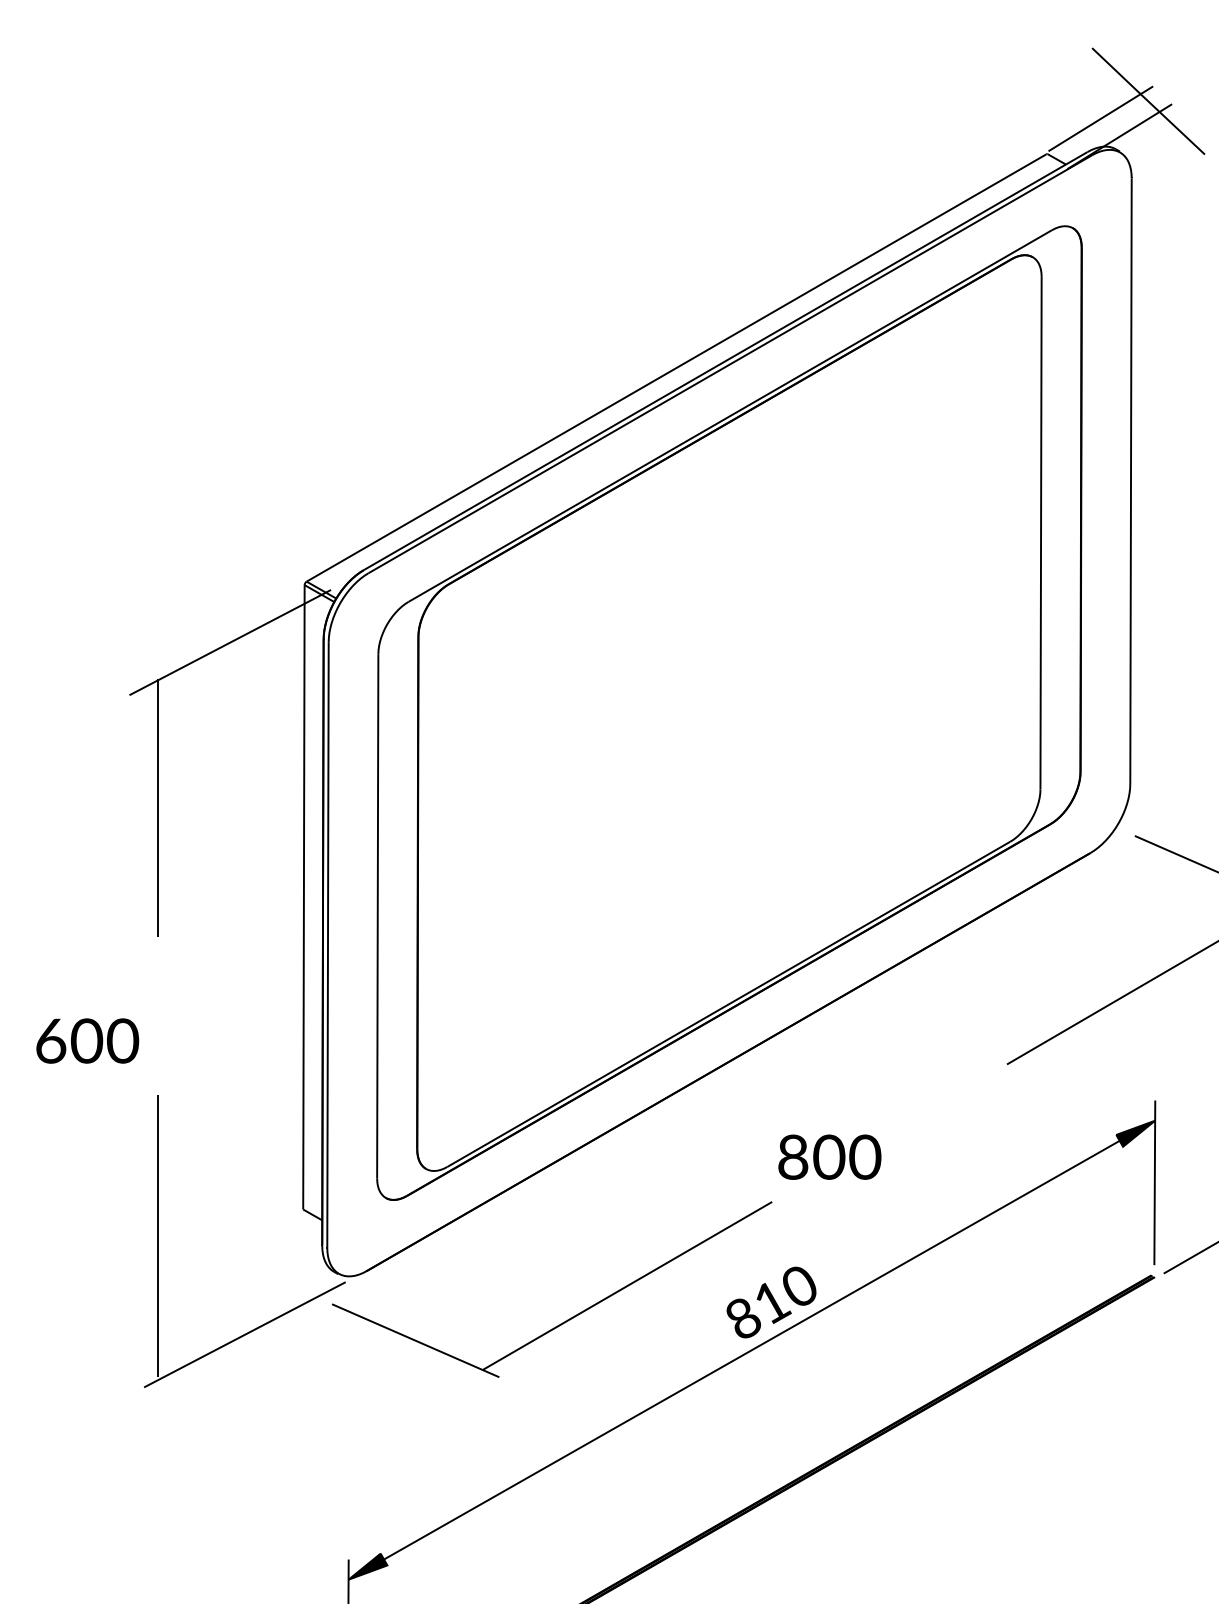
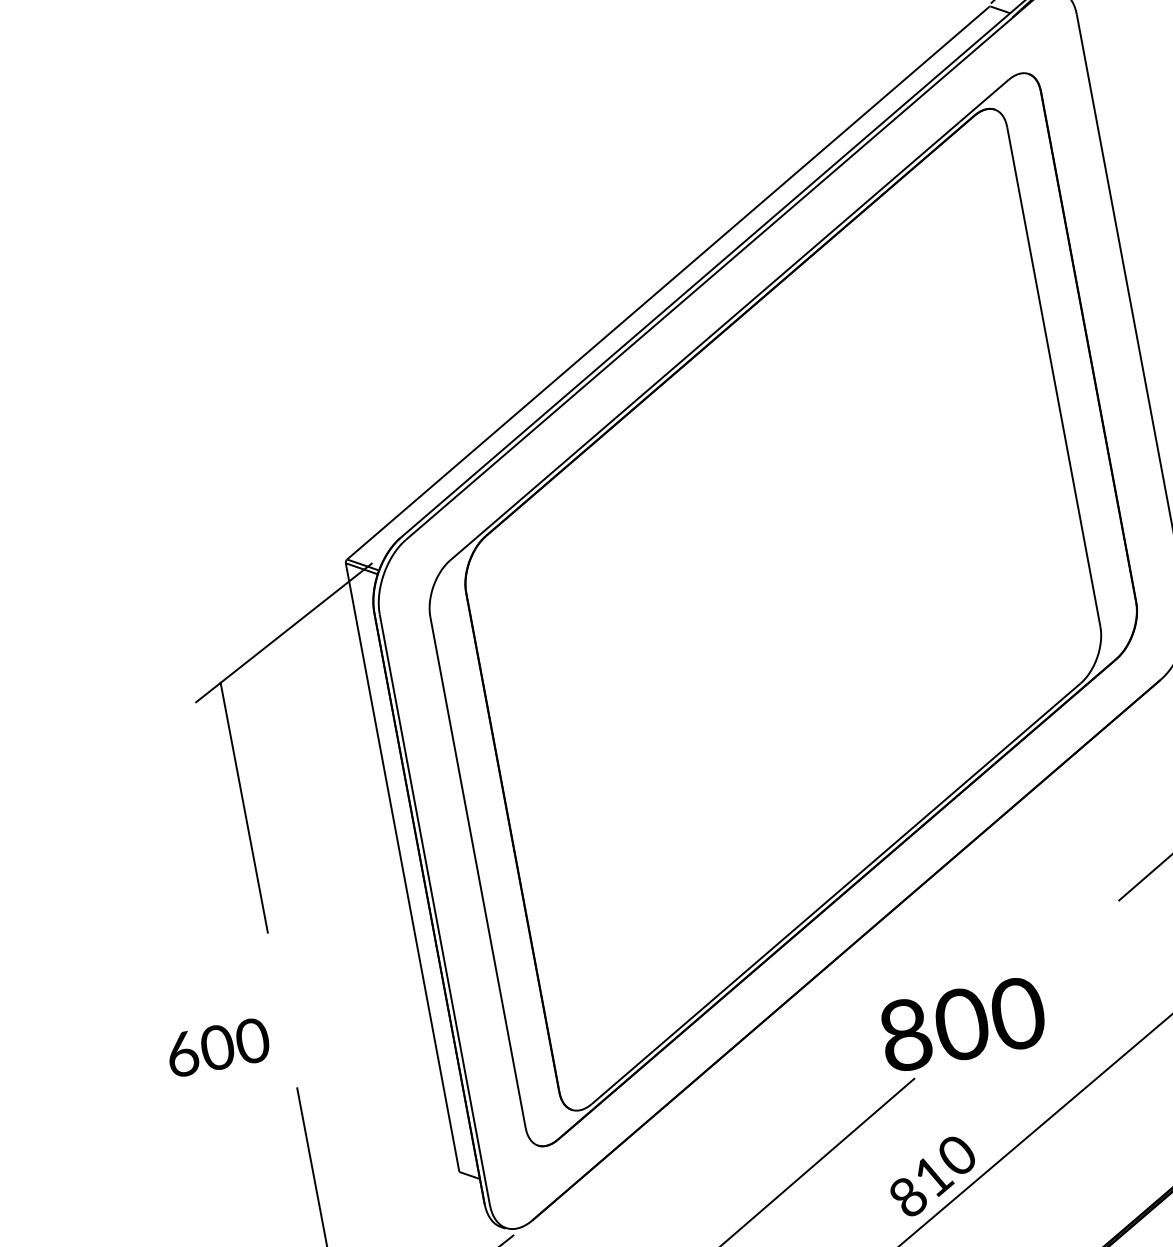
part: (829, 1156) -> (962, 1023), size x1.6

